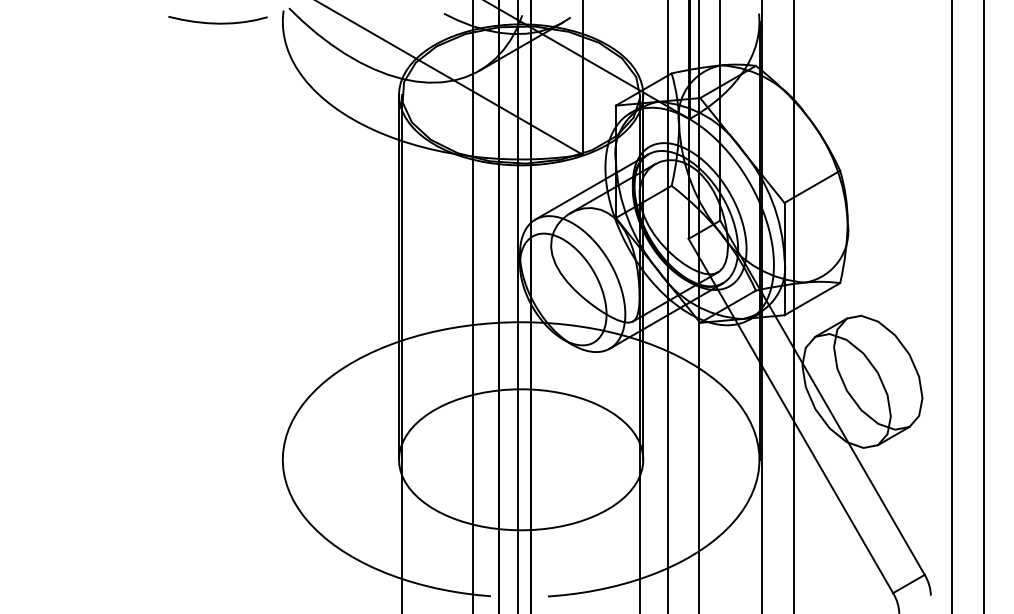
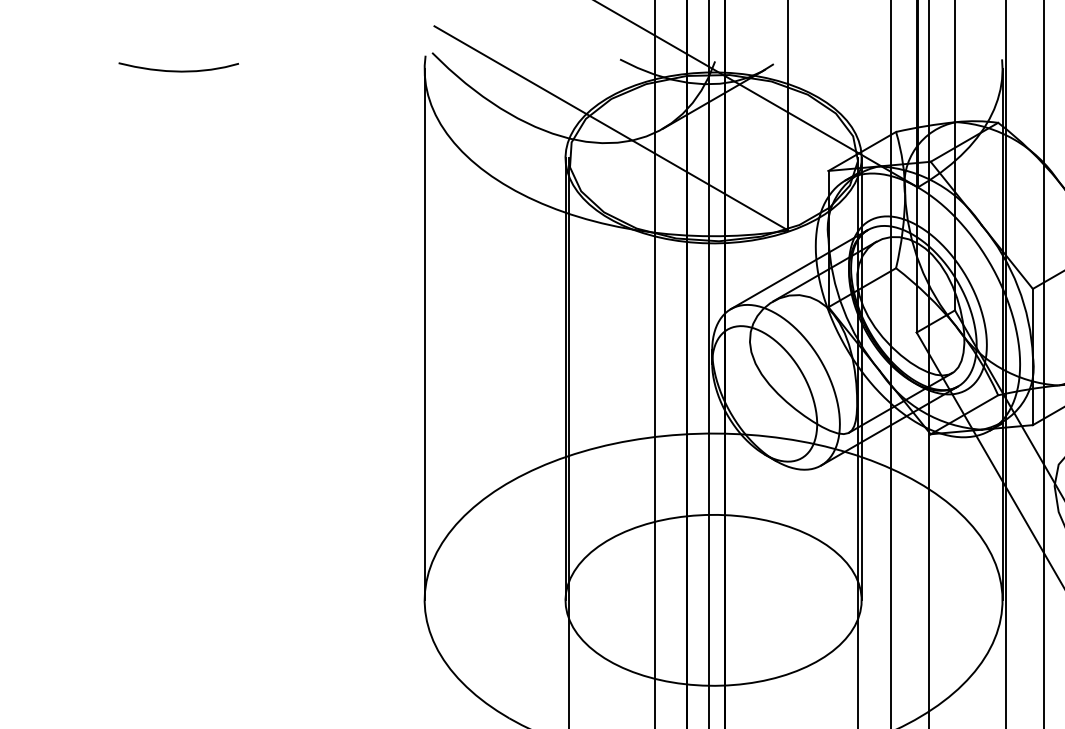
curve: (217, 22) -> (178, 70), moved
line: (282, 240) -> (424, 334), added

